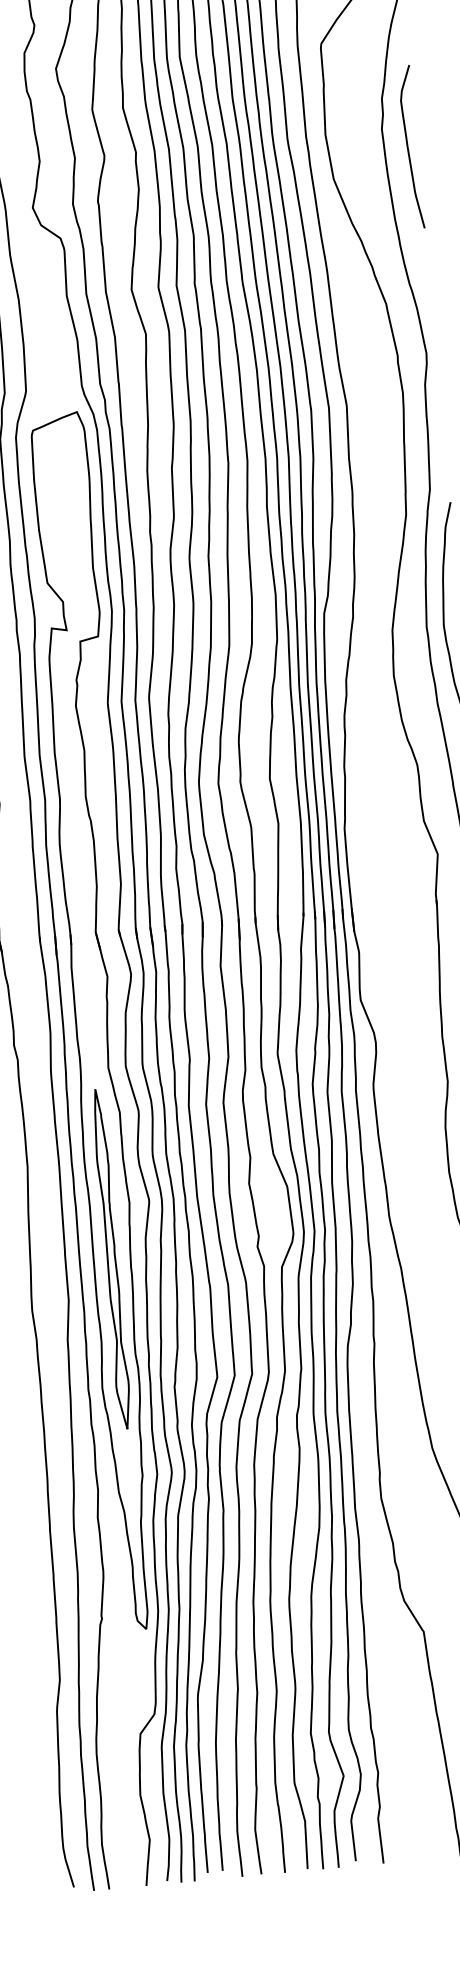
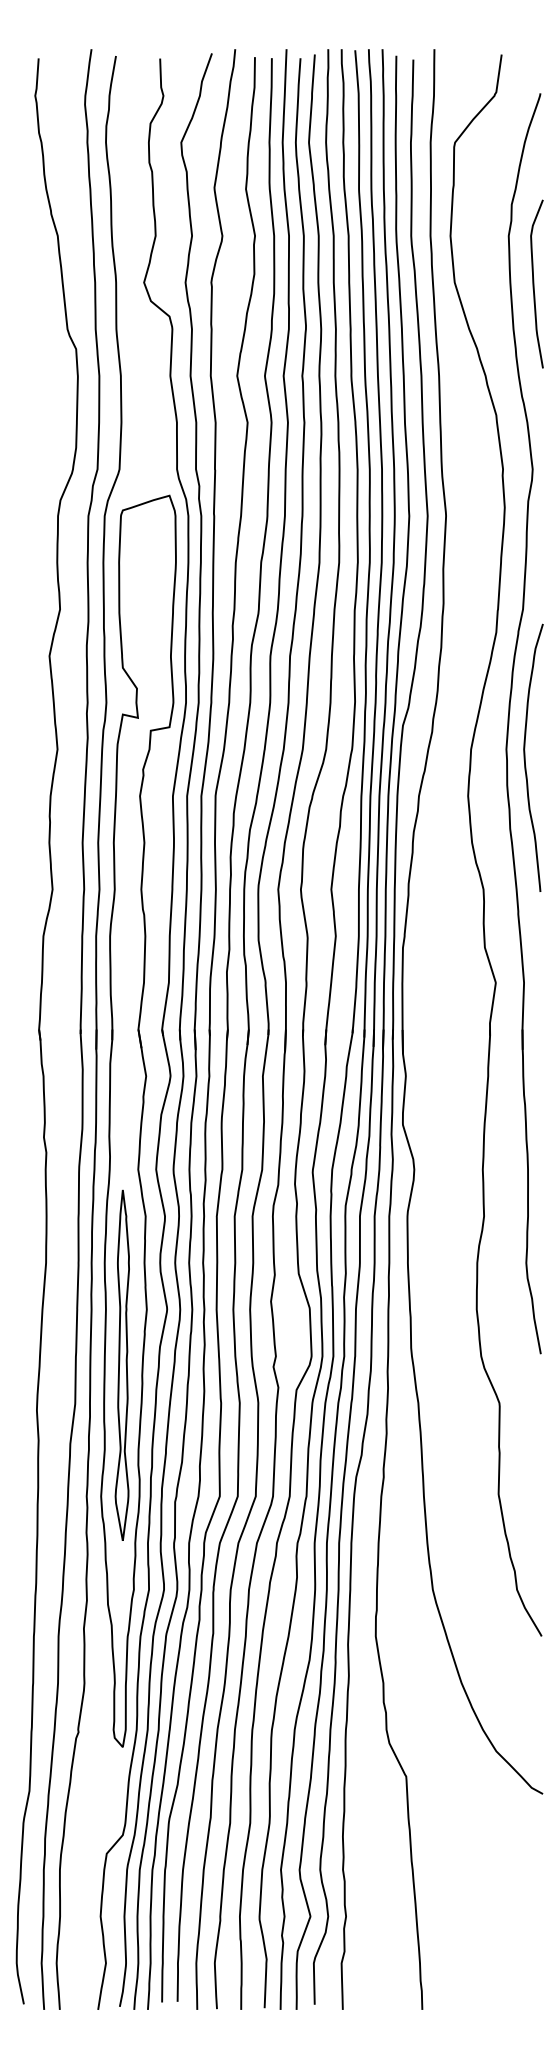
curve: (408, 146) -> (534, 283), moved

